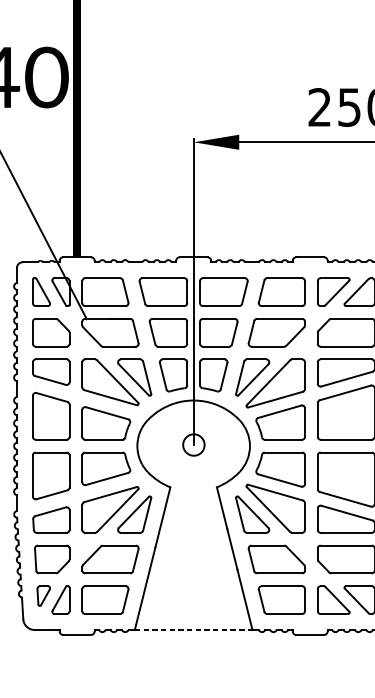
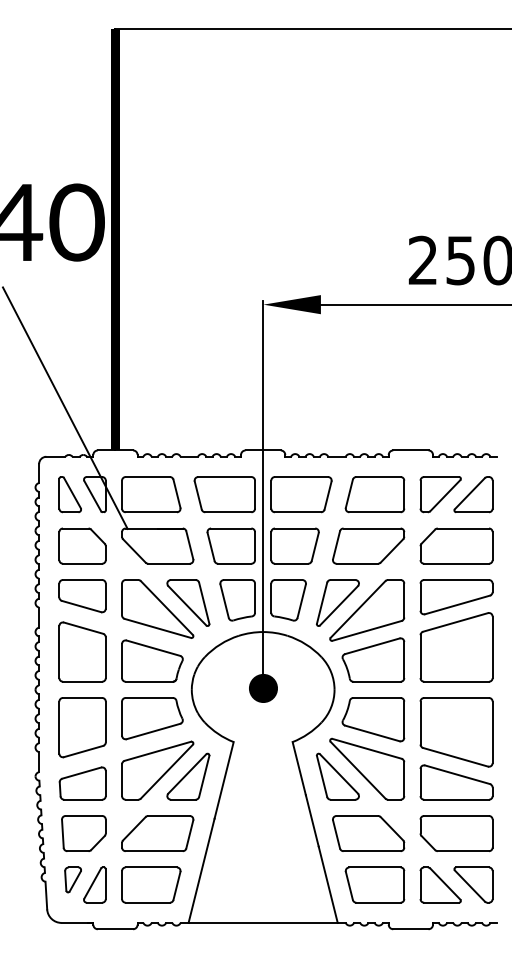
fill: (193, 445) -> (263, 688), added
line: (193, 629) -> (263, 922), dashed -> solid

